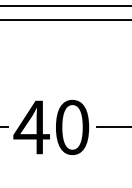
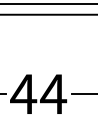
text: (72, 126) -> (53, 93), 40 -> 44

